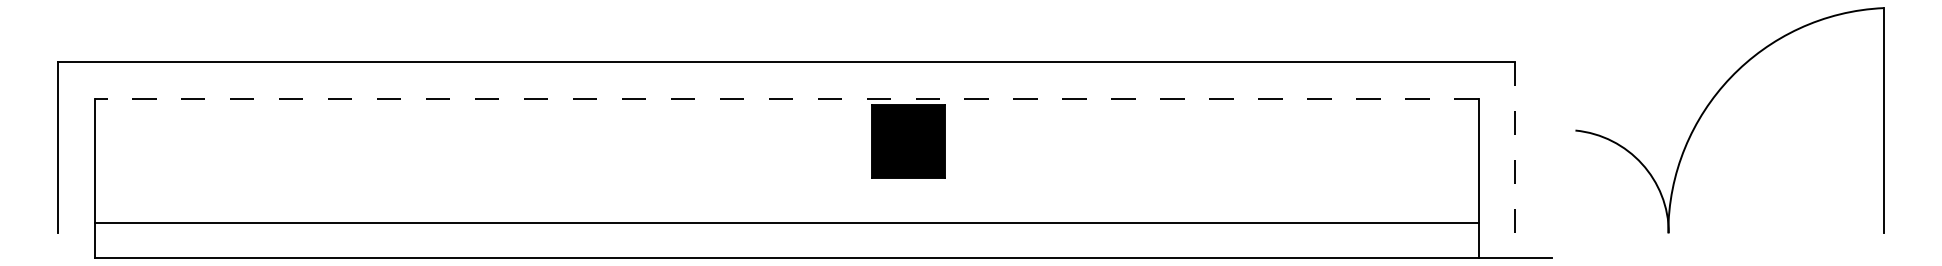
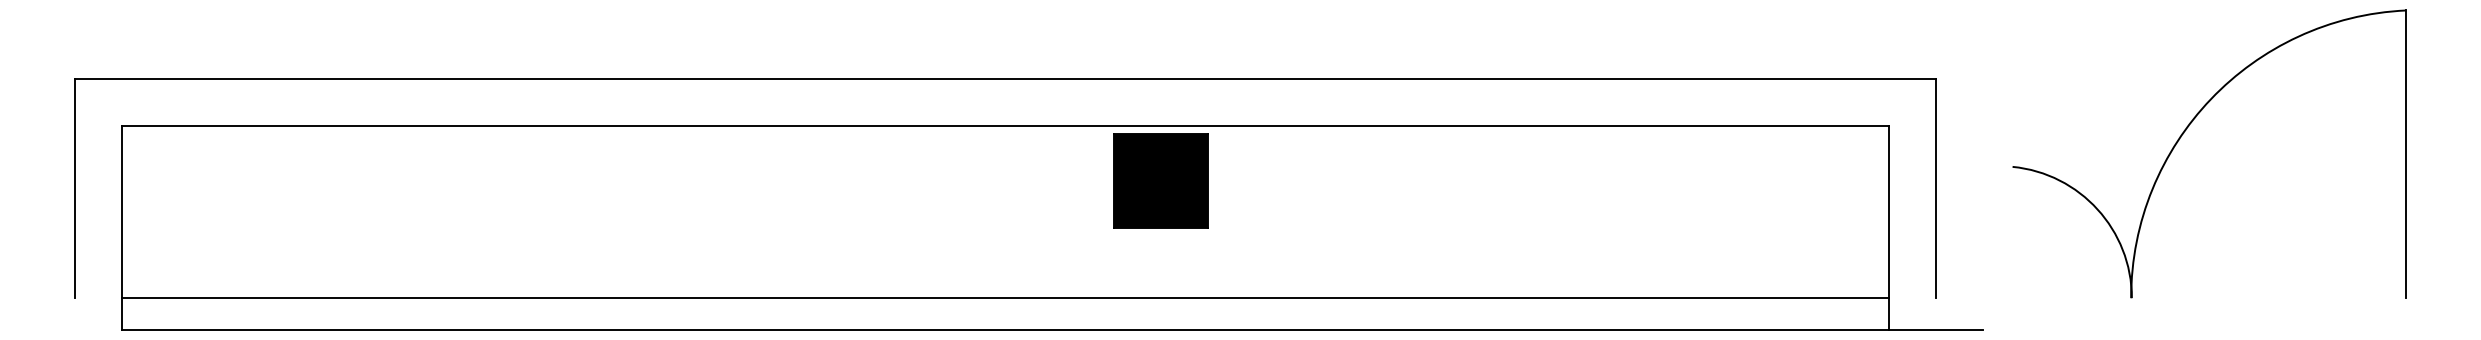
line: (786, 98) -> (1004, 125), dashed -> solid
line: (1515, 147) -> (1935, 188), dashed -> solid
line: (786, 223) -> (1004, 298), moved

